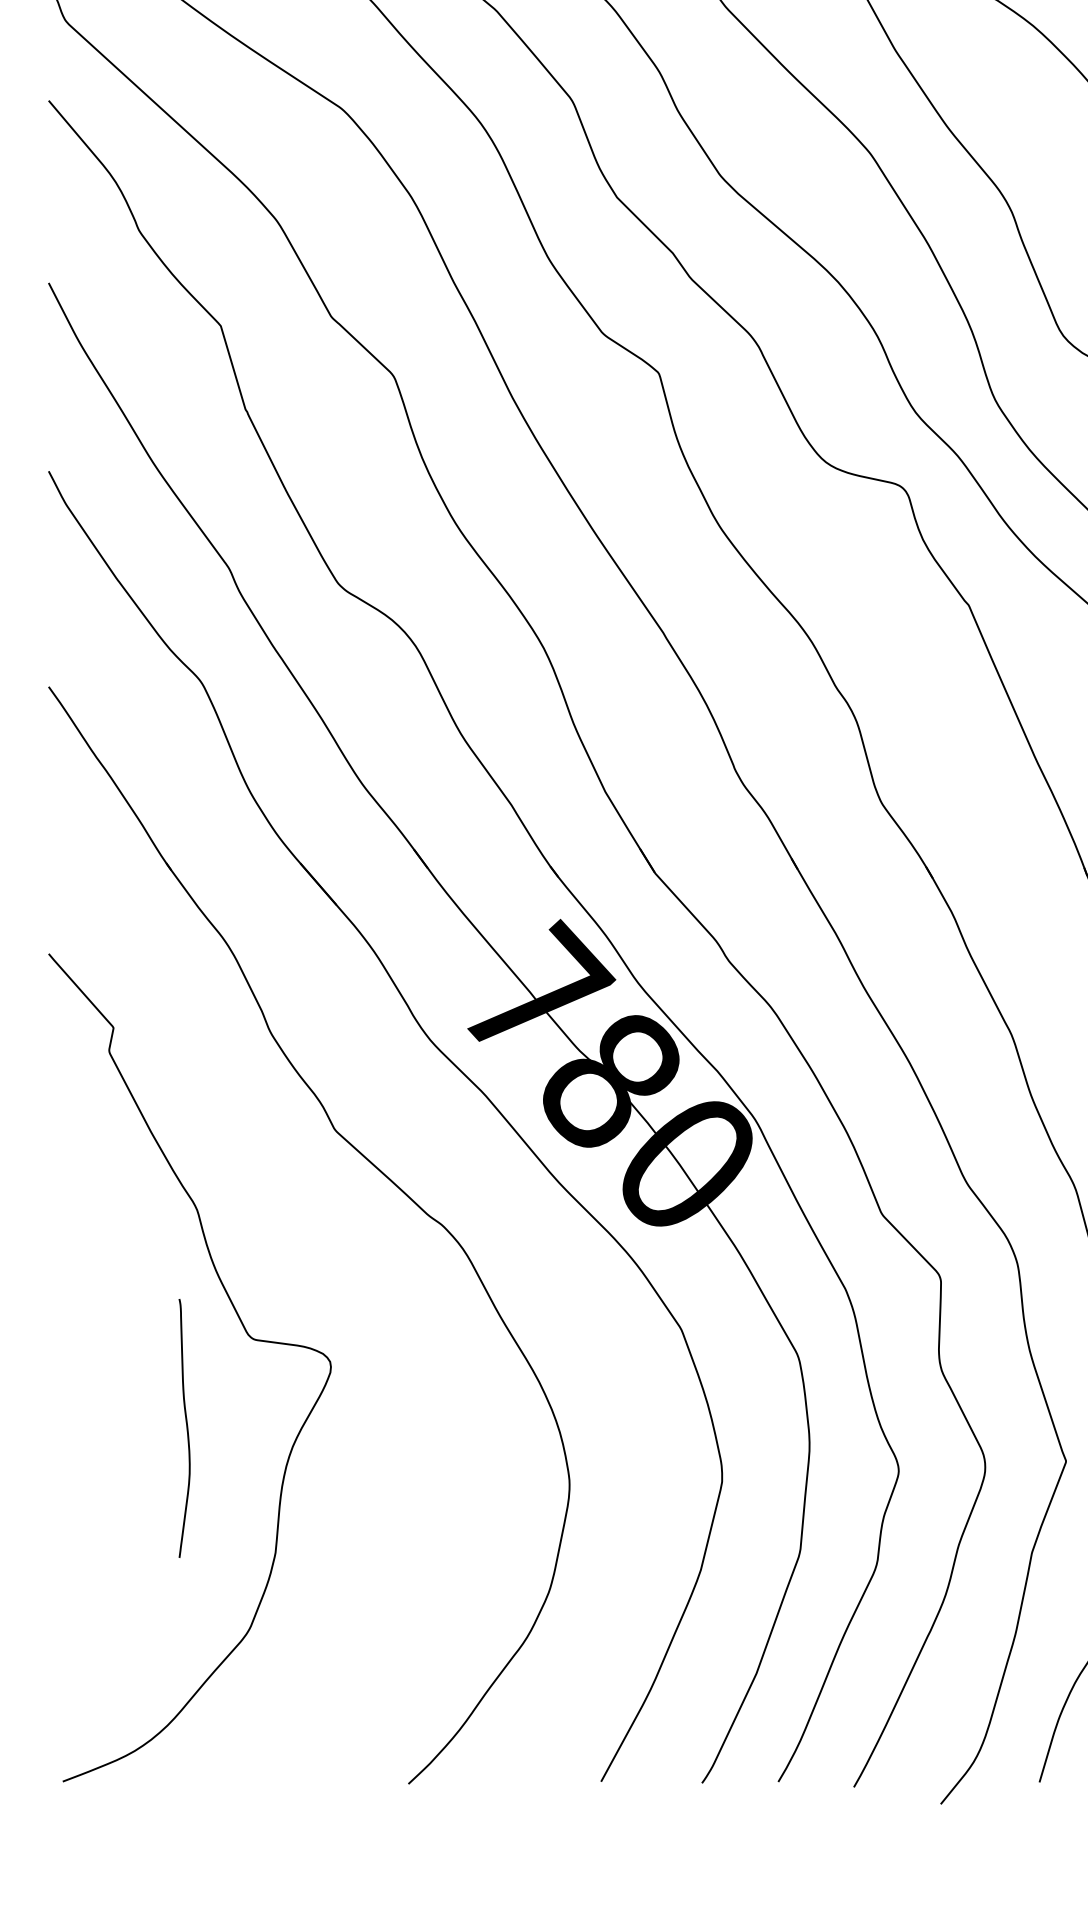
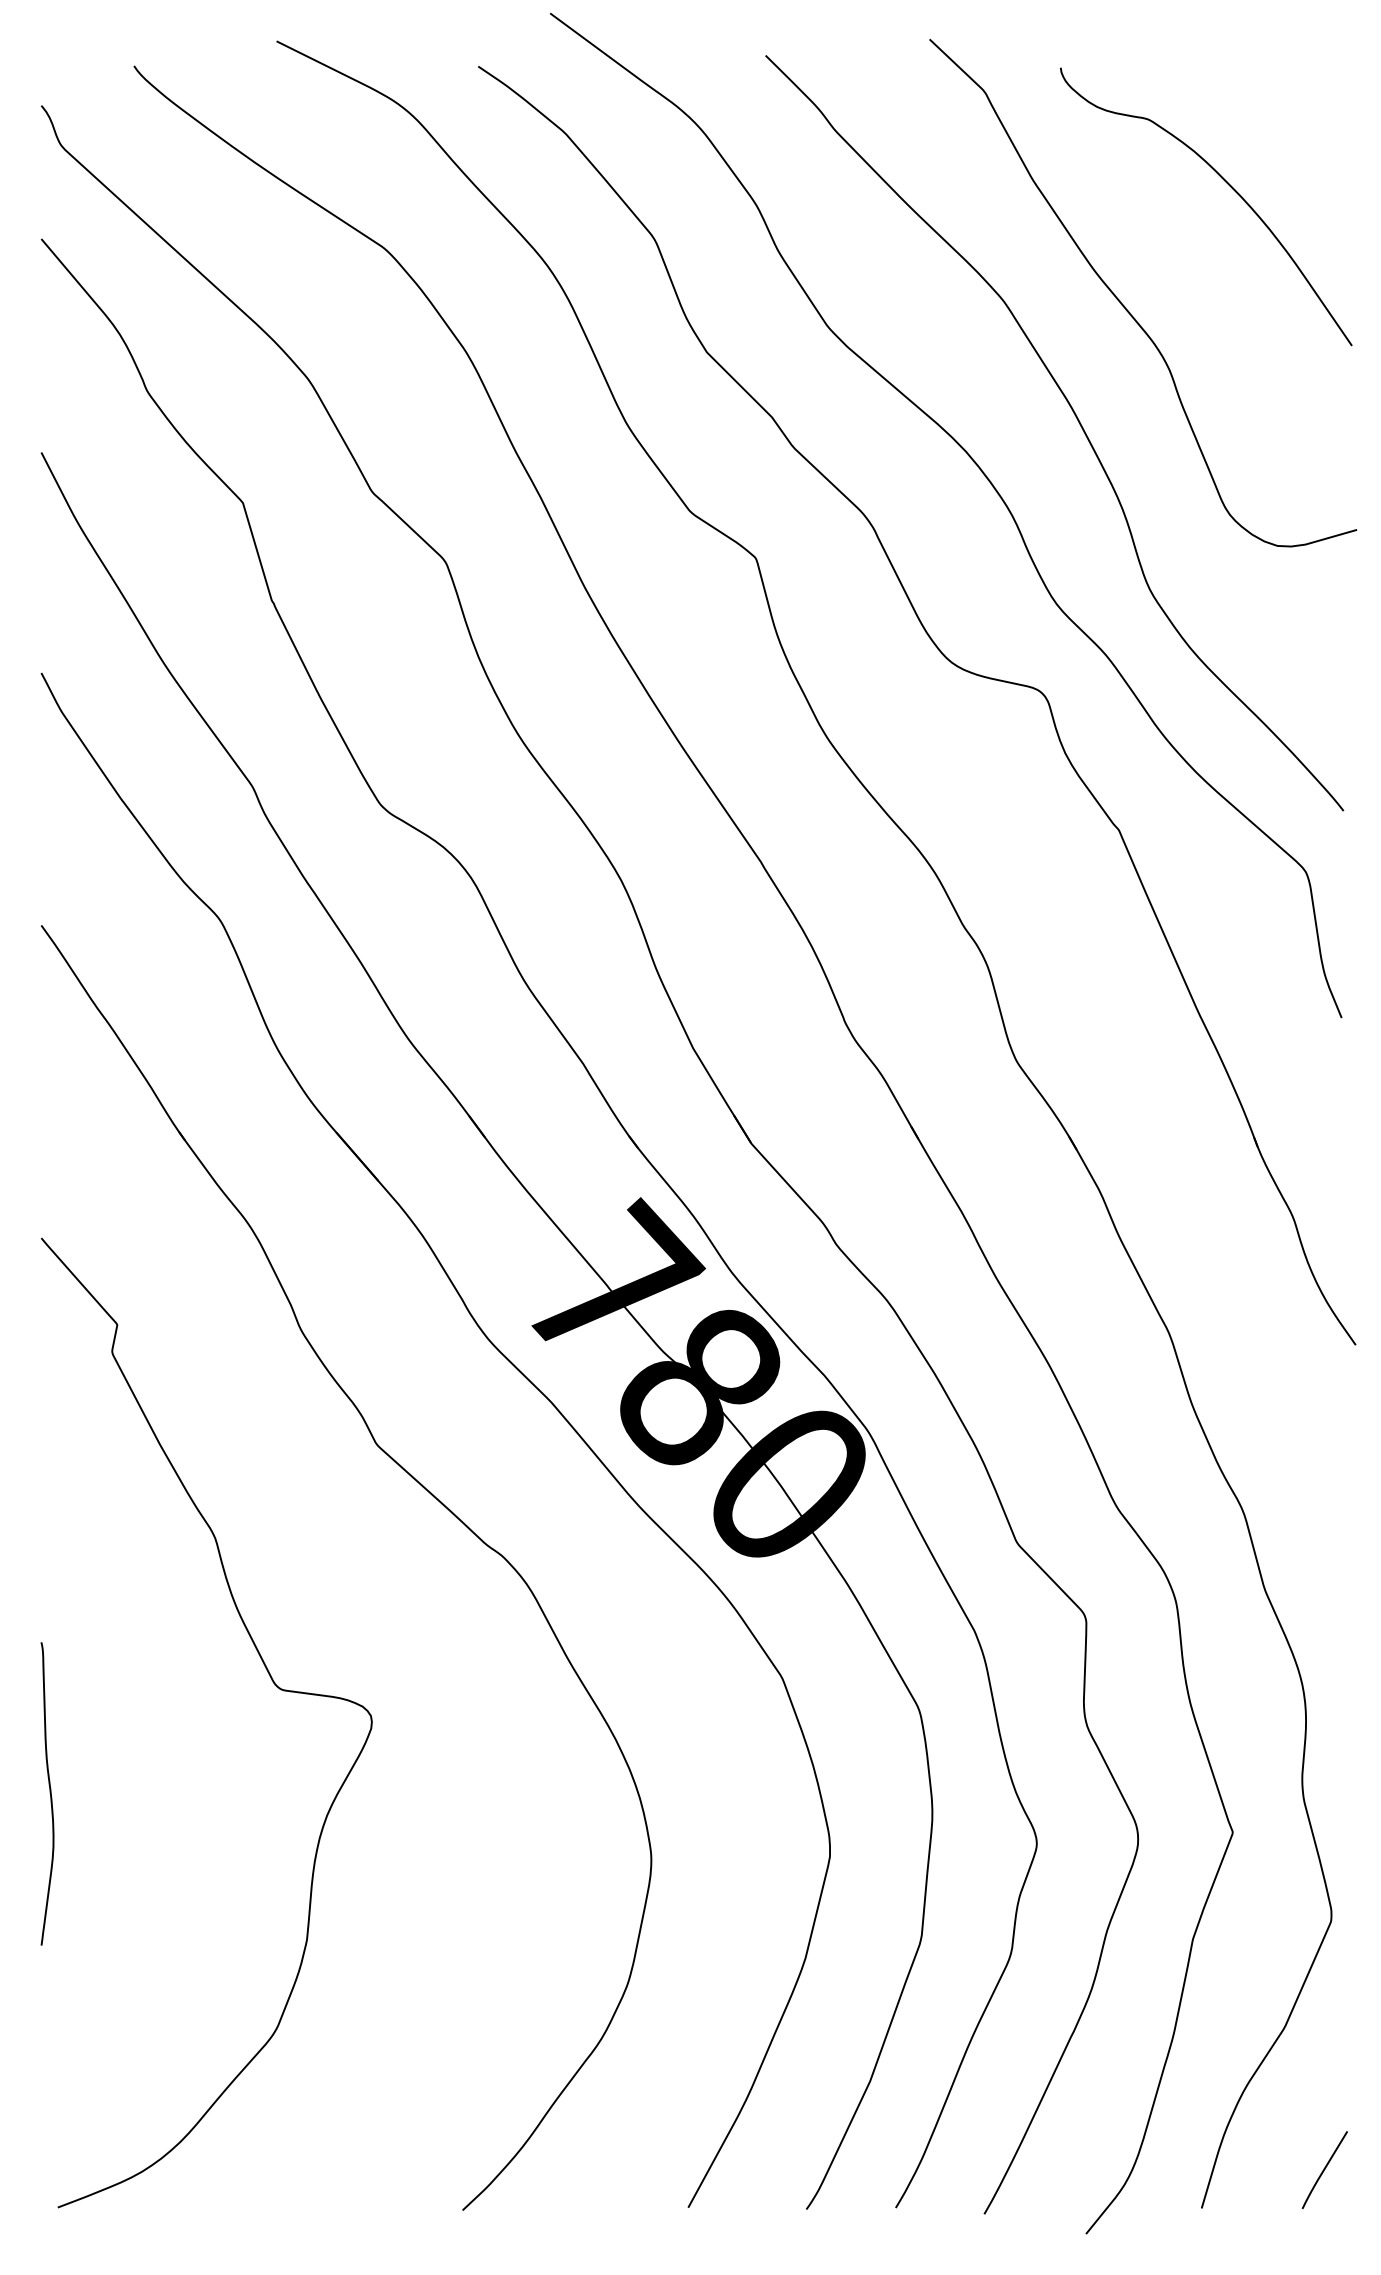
curve: (186, 1428) -> (49, 1793), moved

